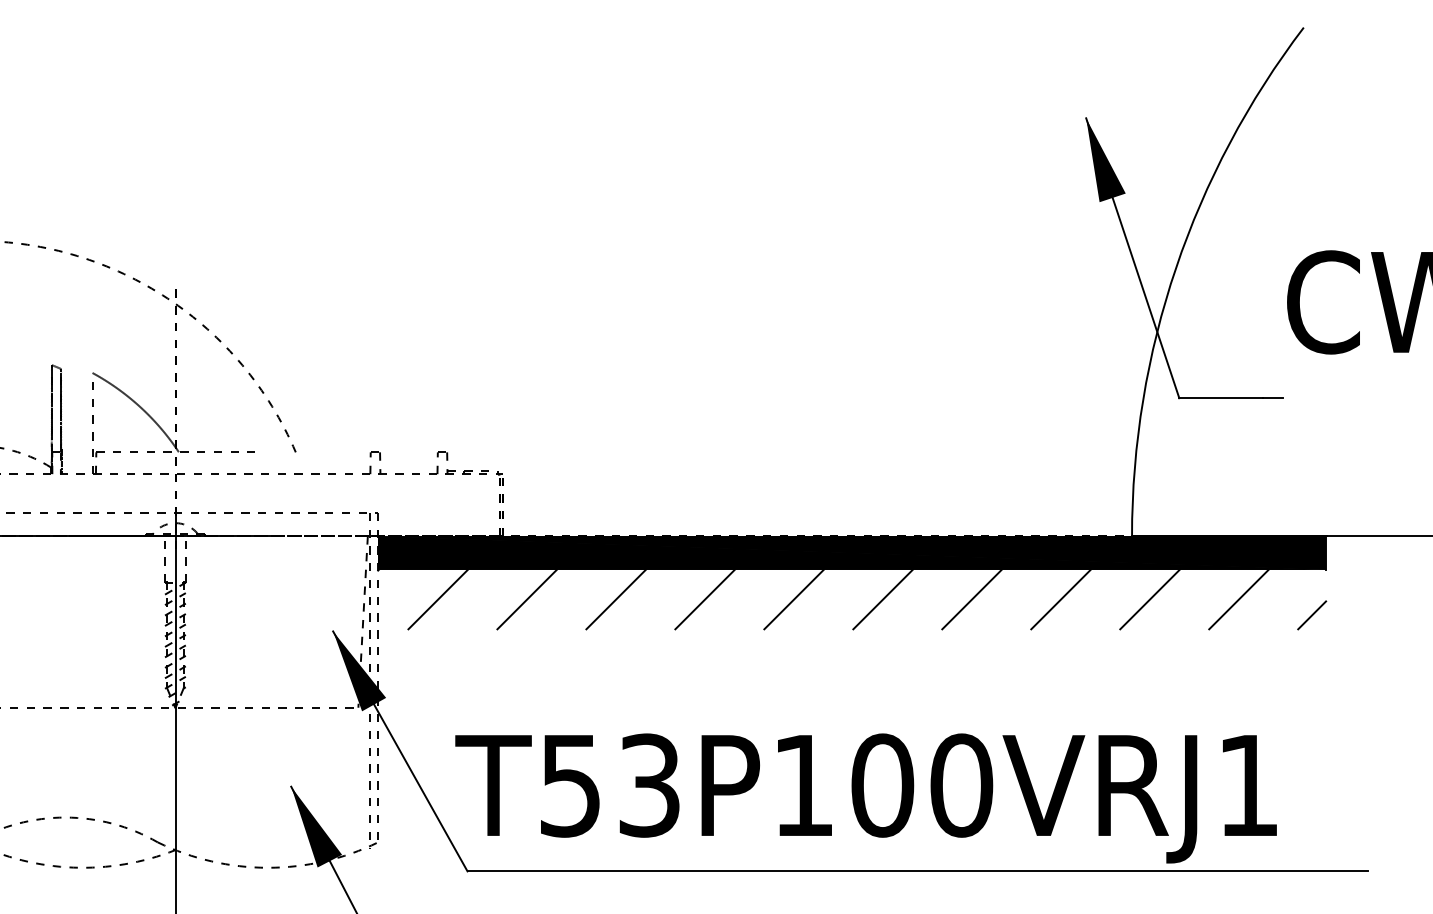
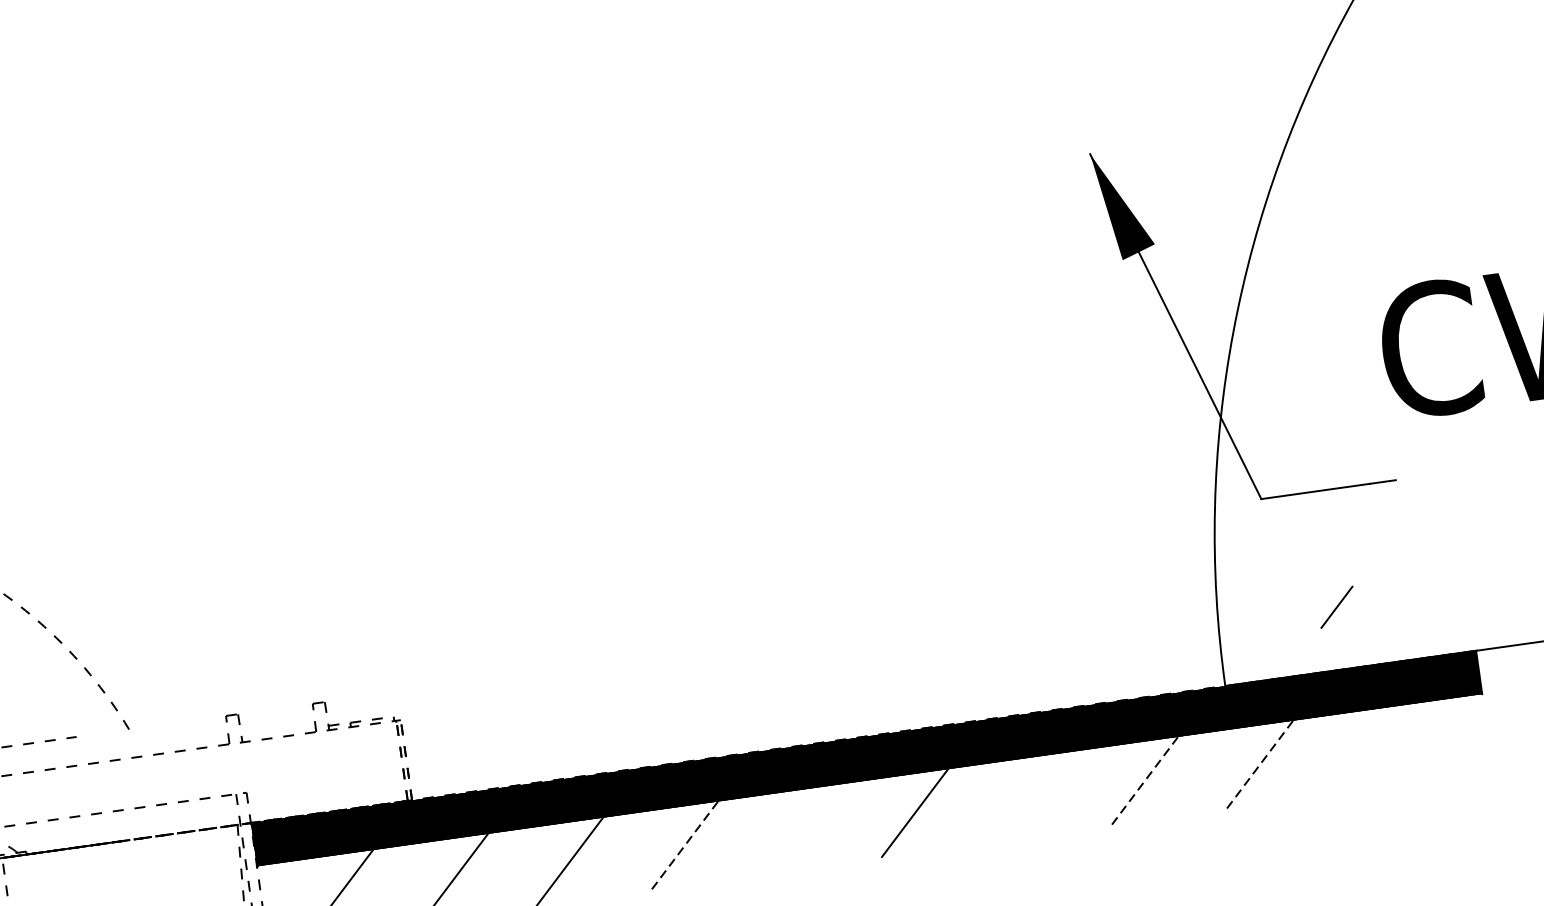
line: (705, 599) -> (685, 845), solid -> dashed
line: (793, 599) -> (799, 829), removed
line: (971, 599) -> (1029, 797), removed
line: (1061, 599) -> (1145, 780), solid -> dashed
line: (1150, 599) -> (1260, 764), solid -> dashed
line: (1238, 599) -> (1374, 748), removed
line: (1312, 615) -> (1337, 607), moved

